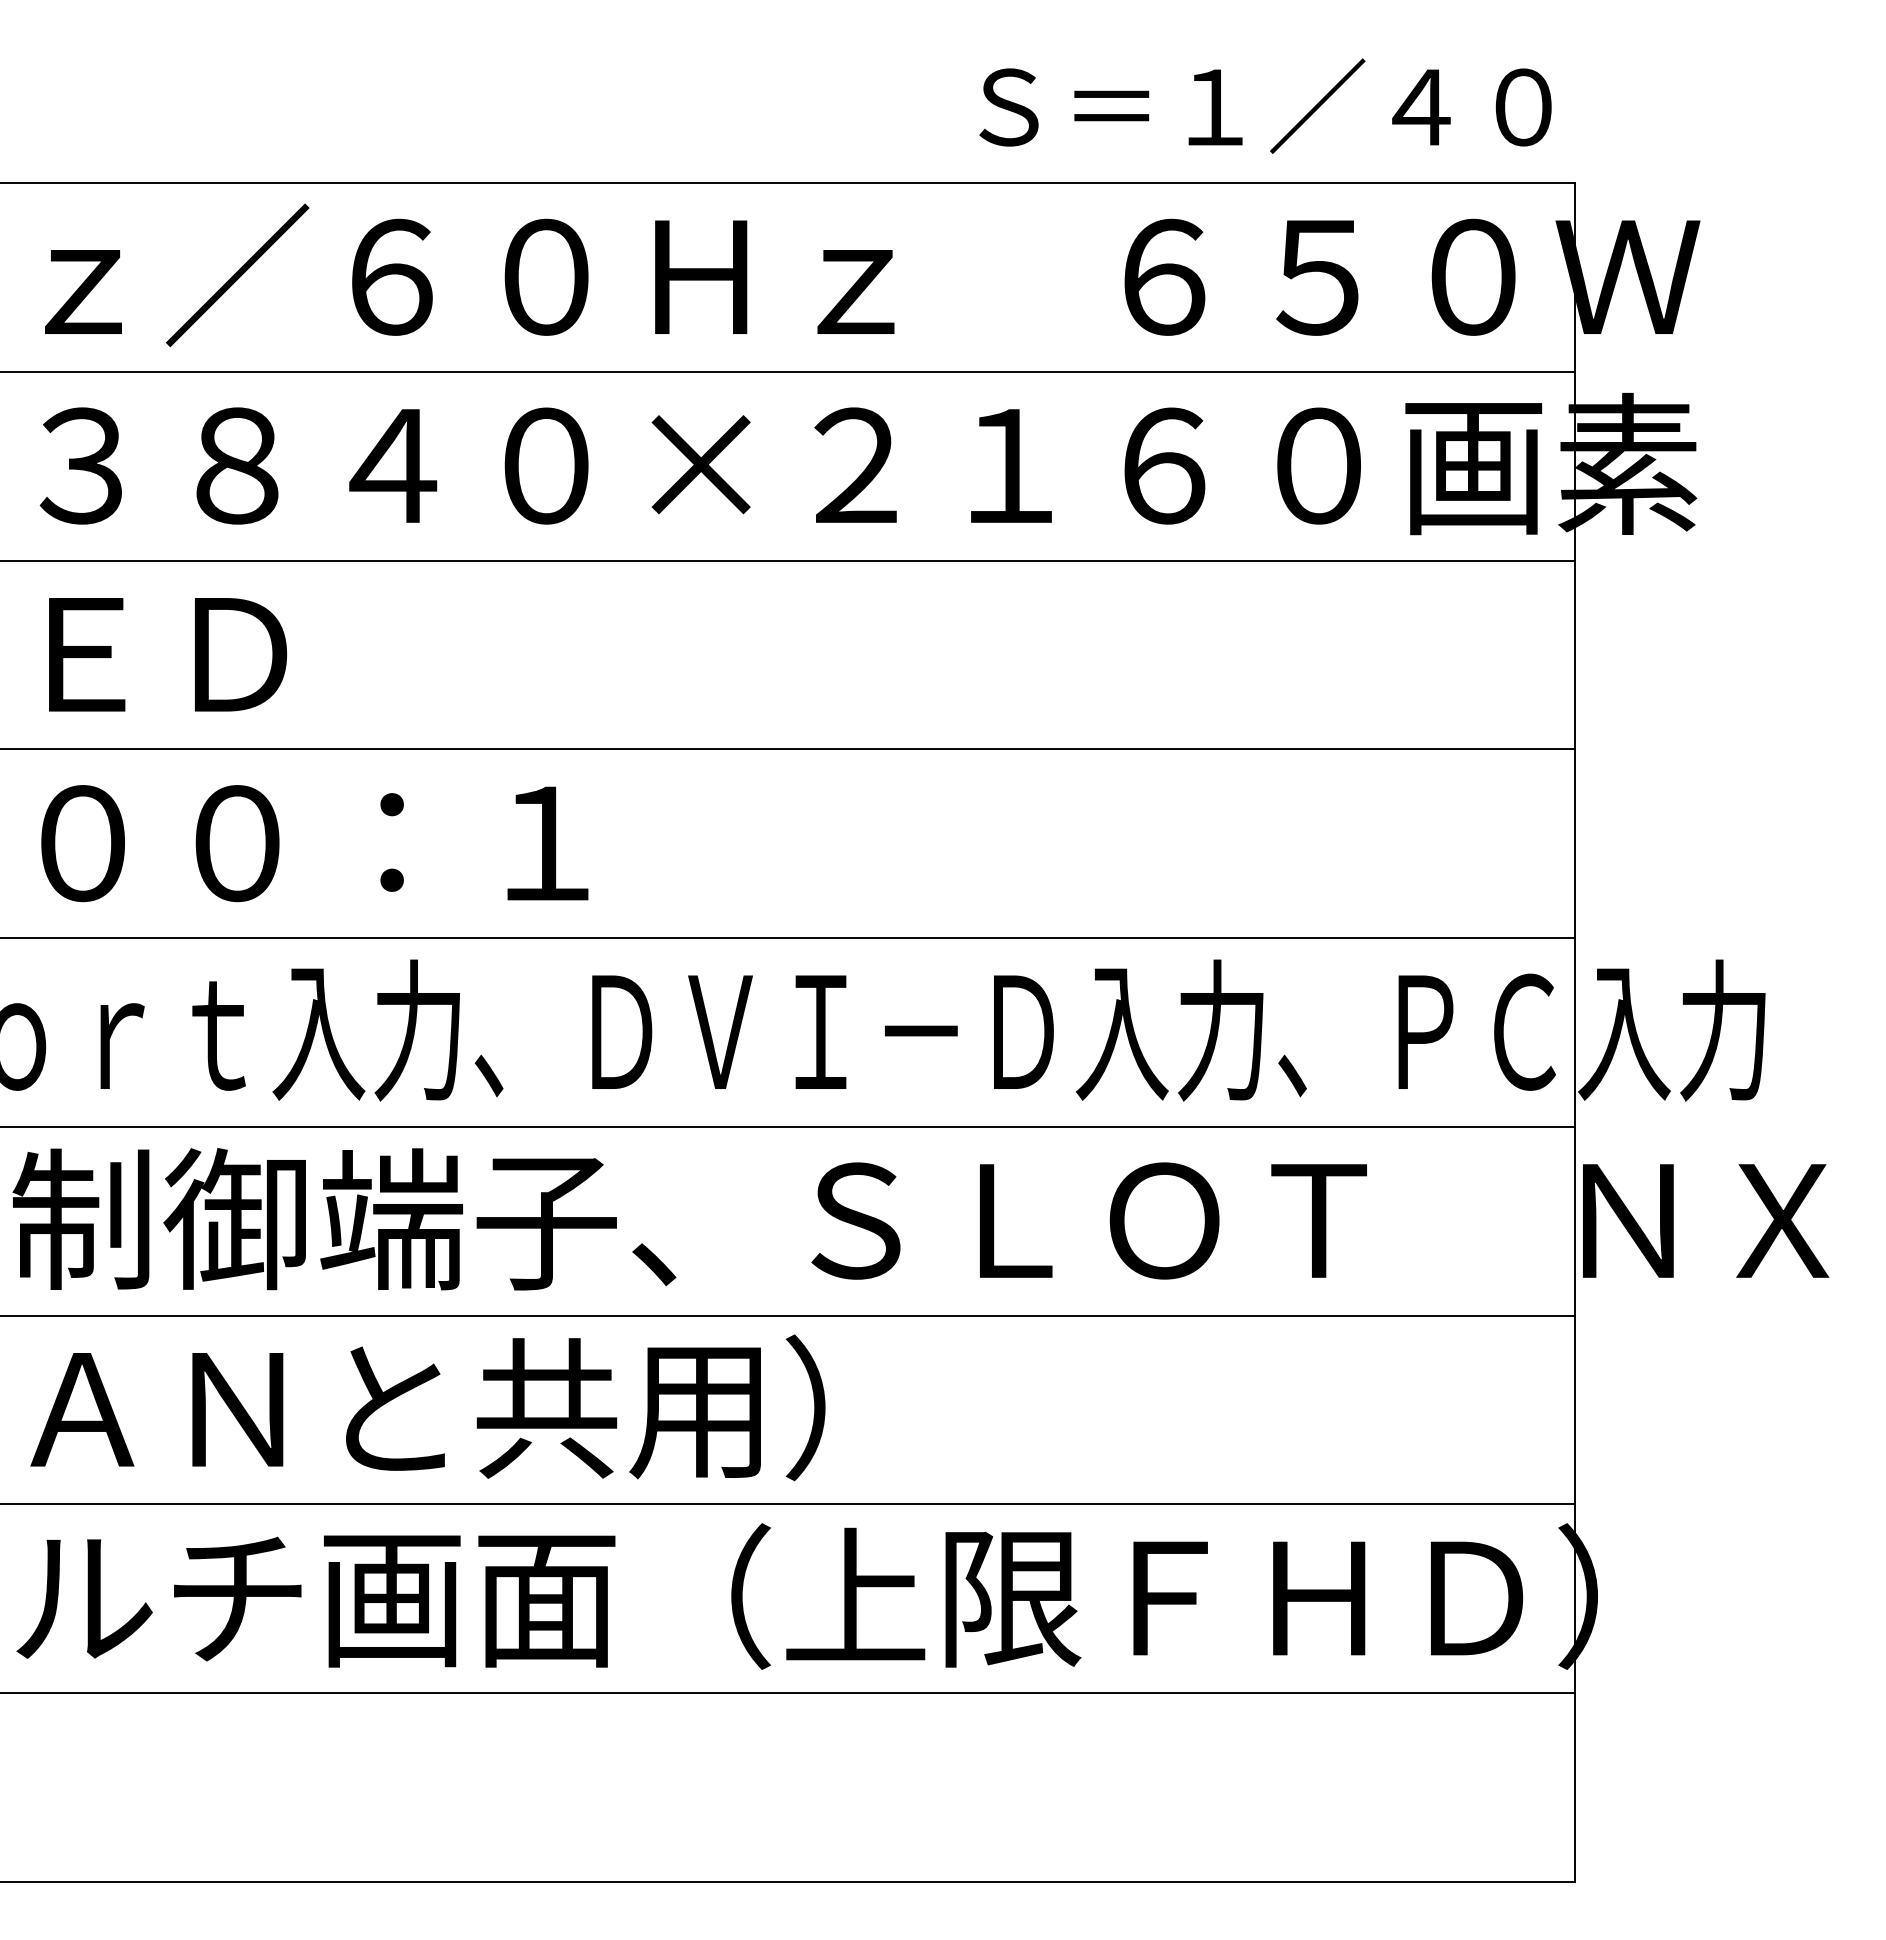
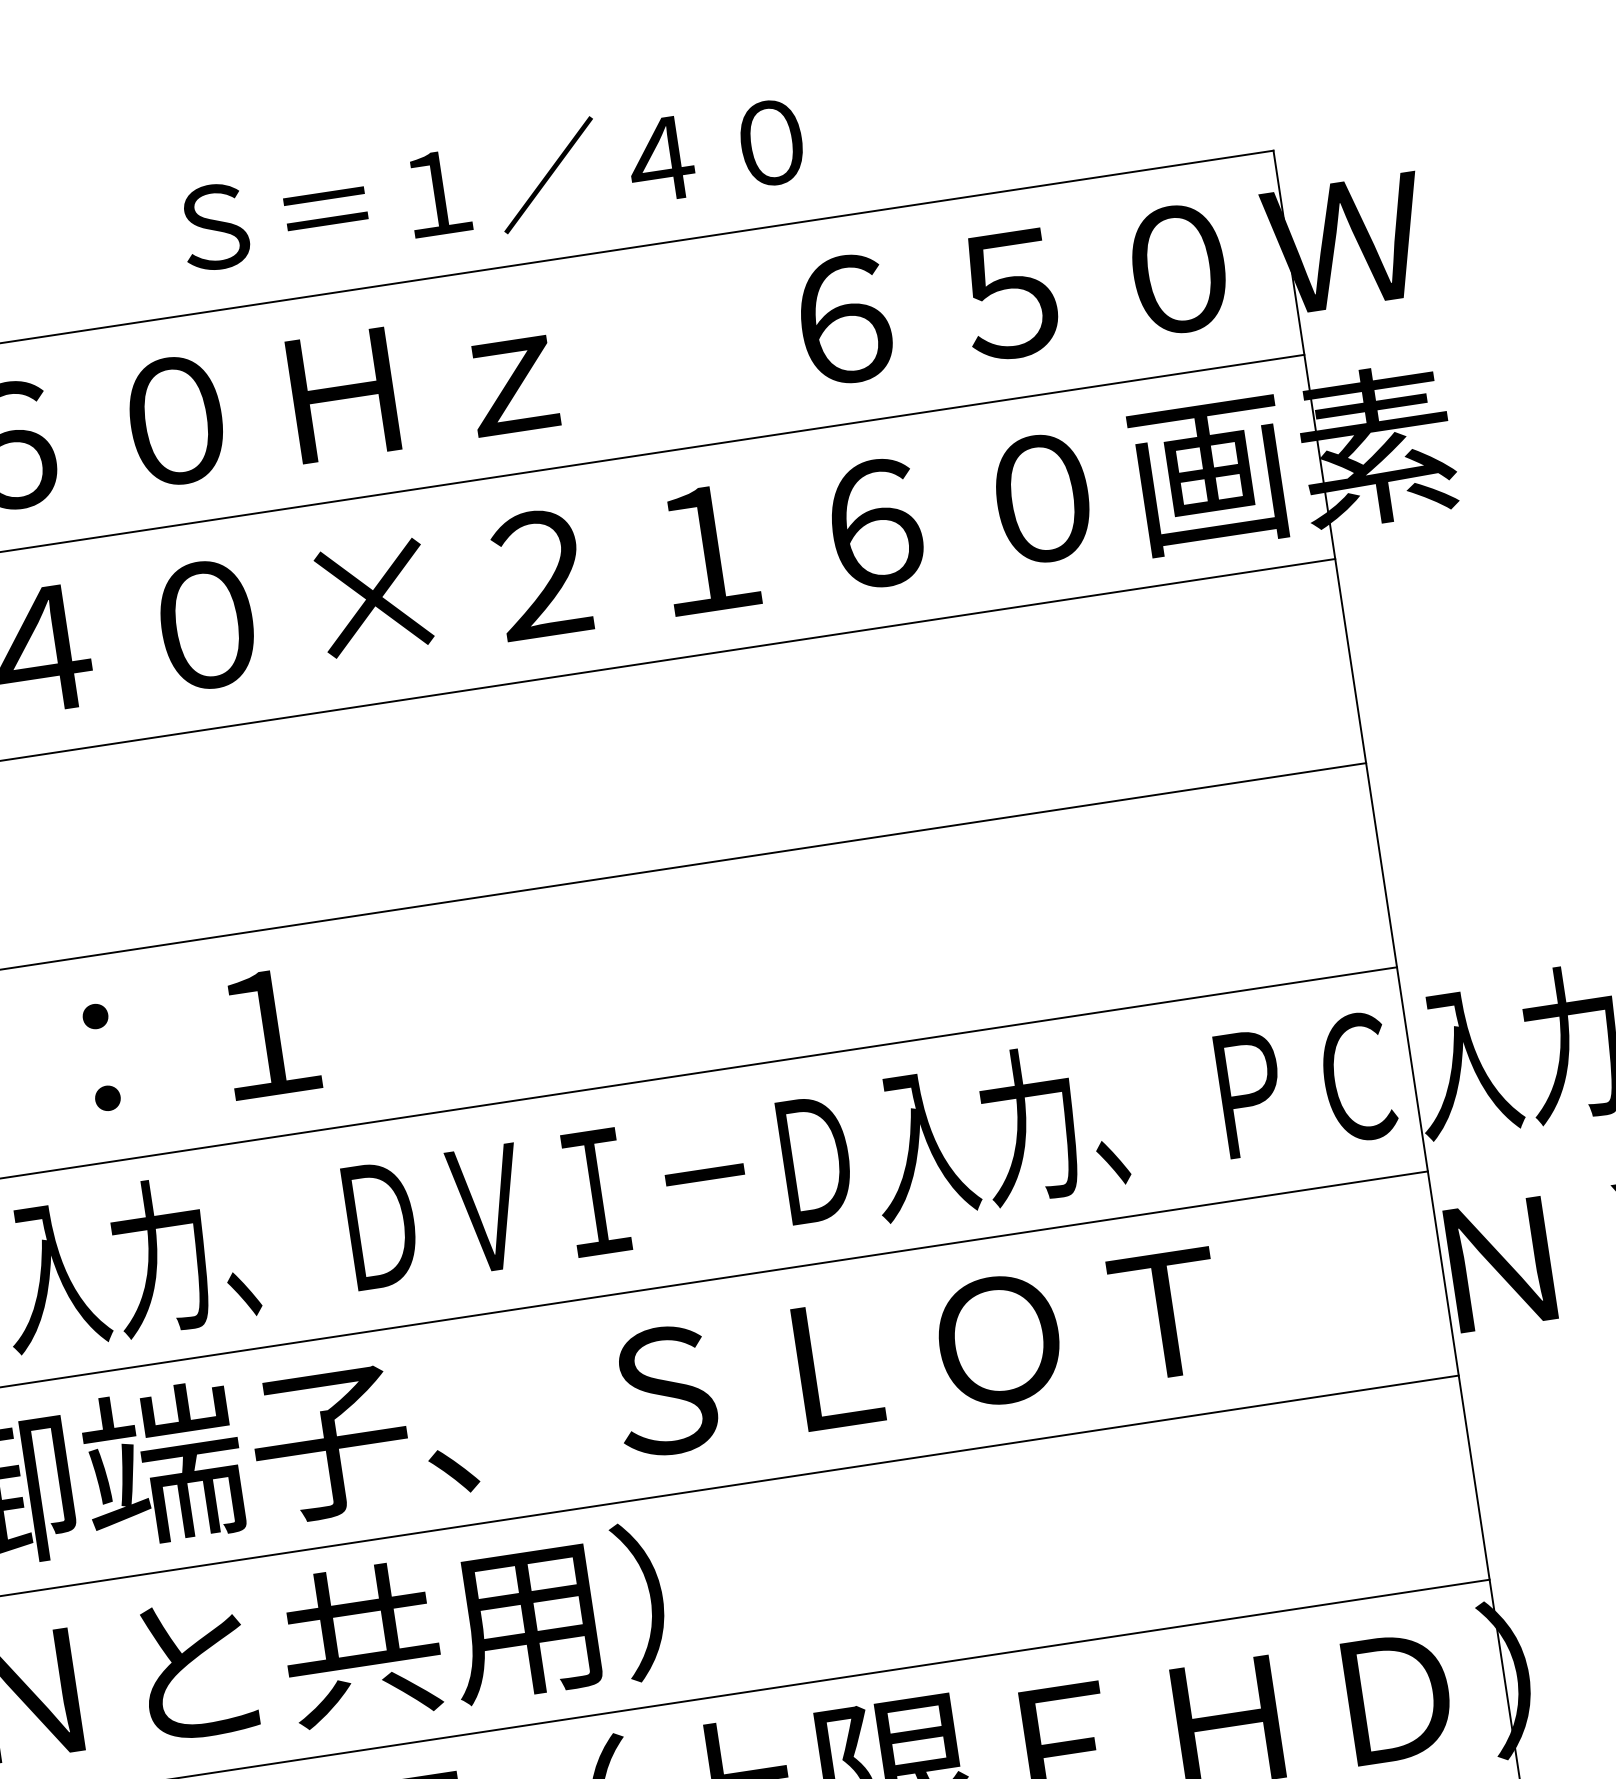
text: (1265, 105) -> (492, 183), moved

